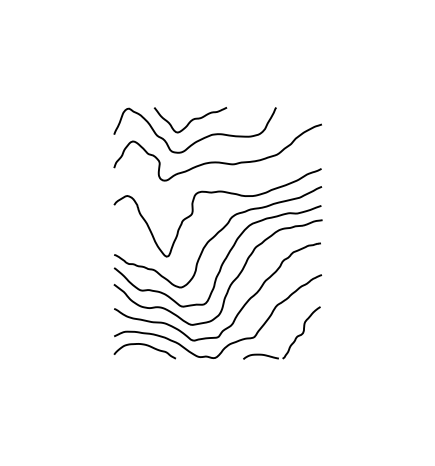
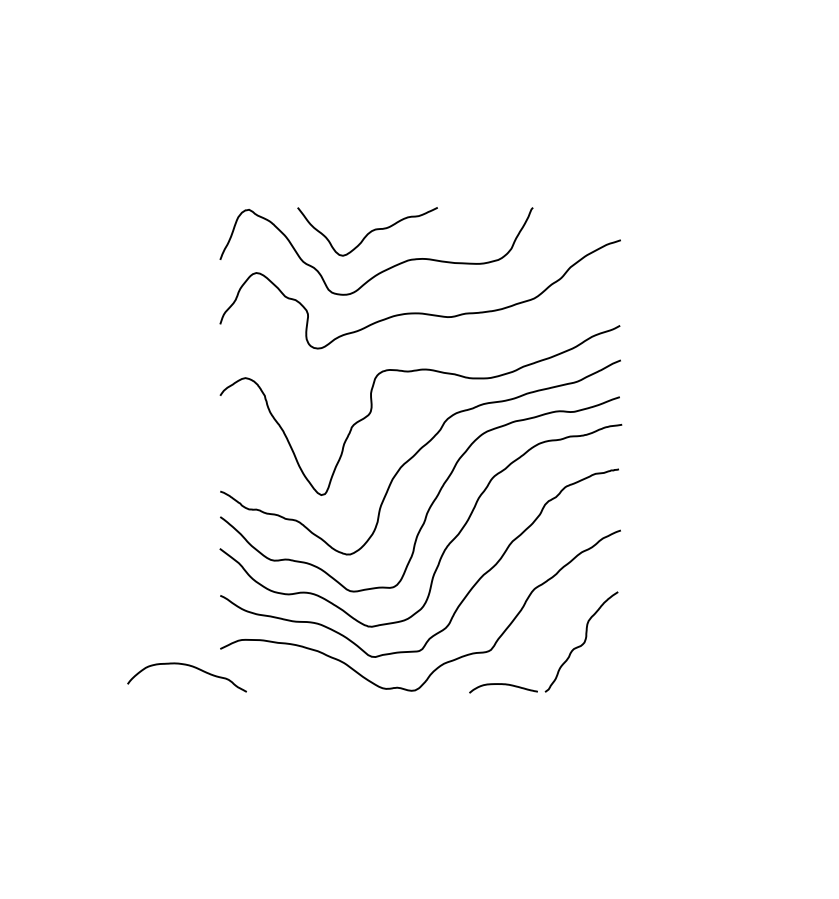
curve: (147, 346) -> (191, 668), moved

